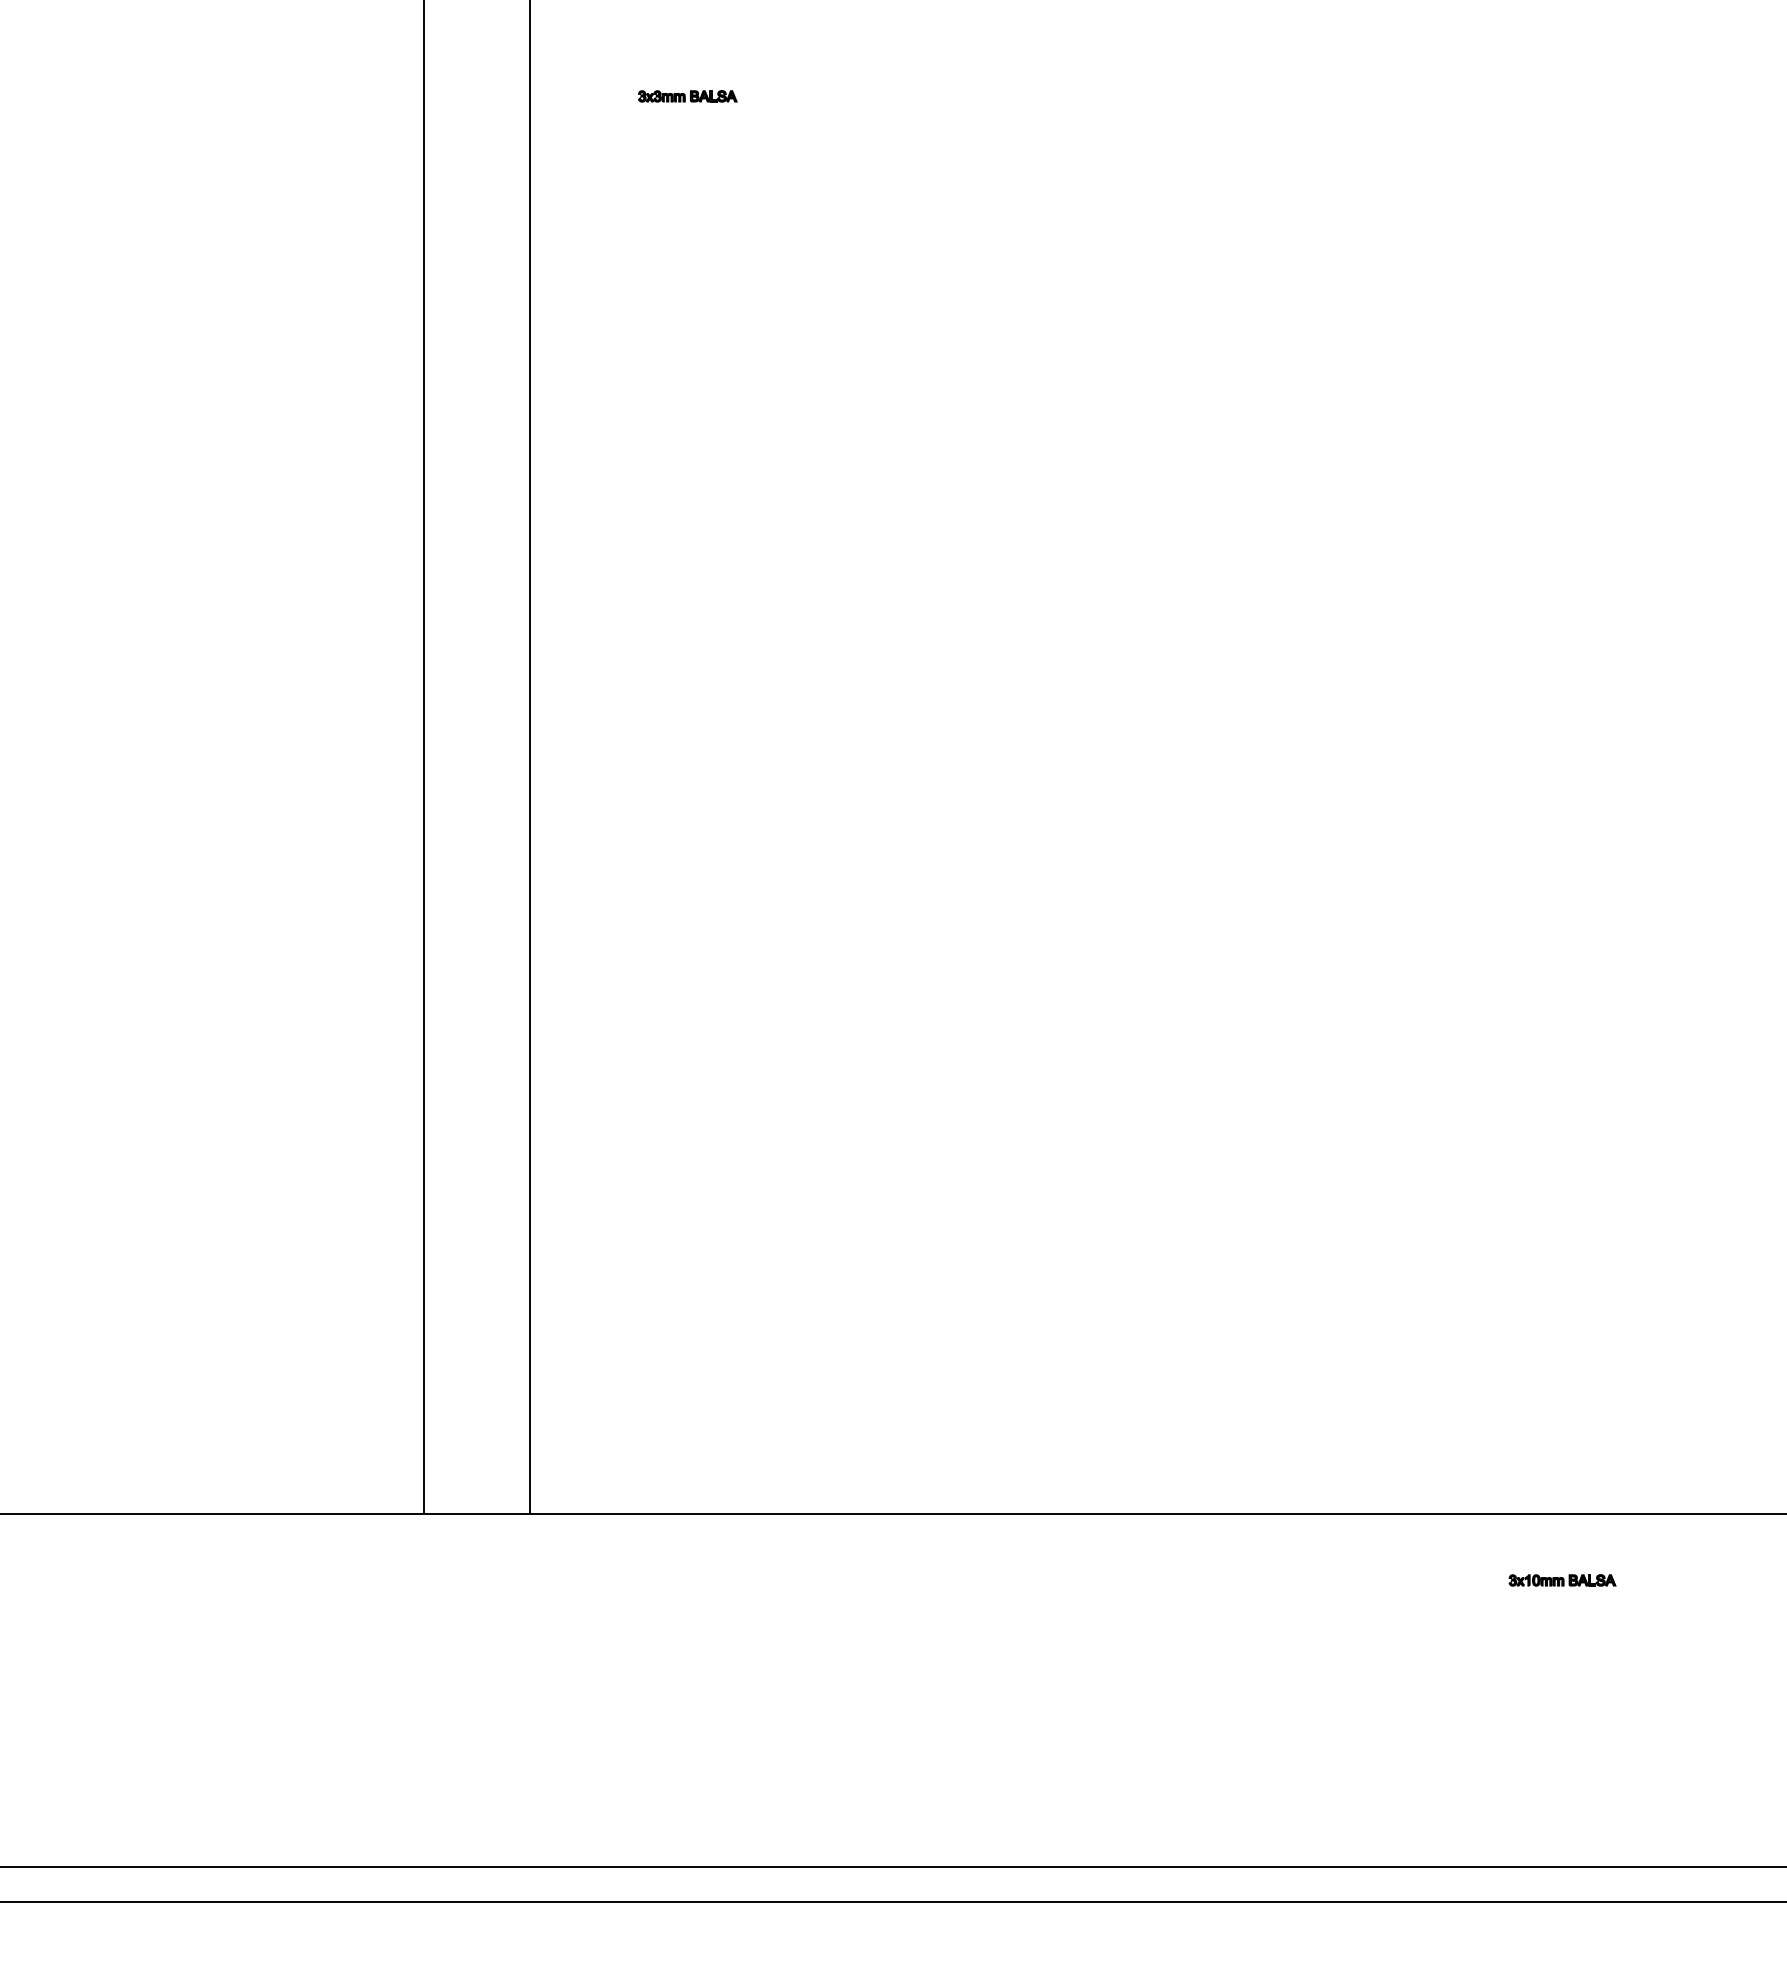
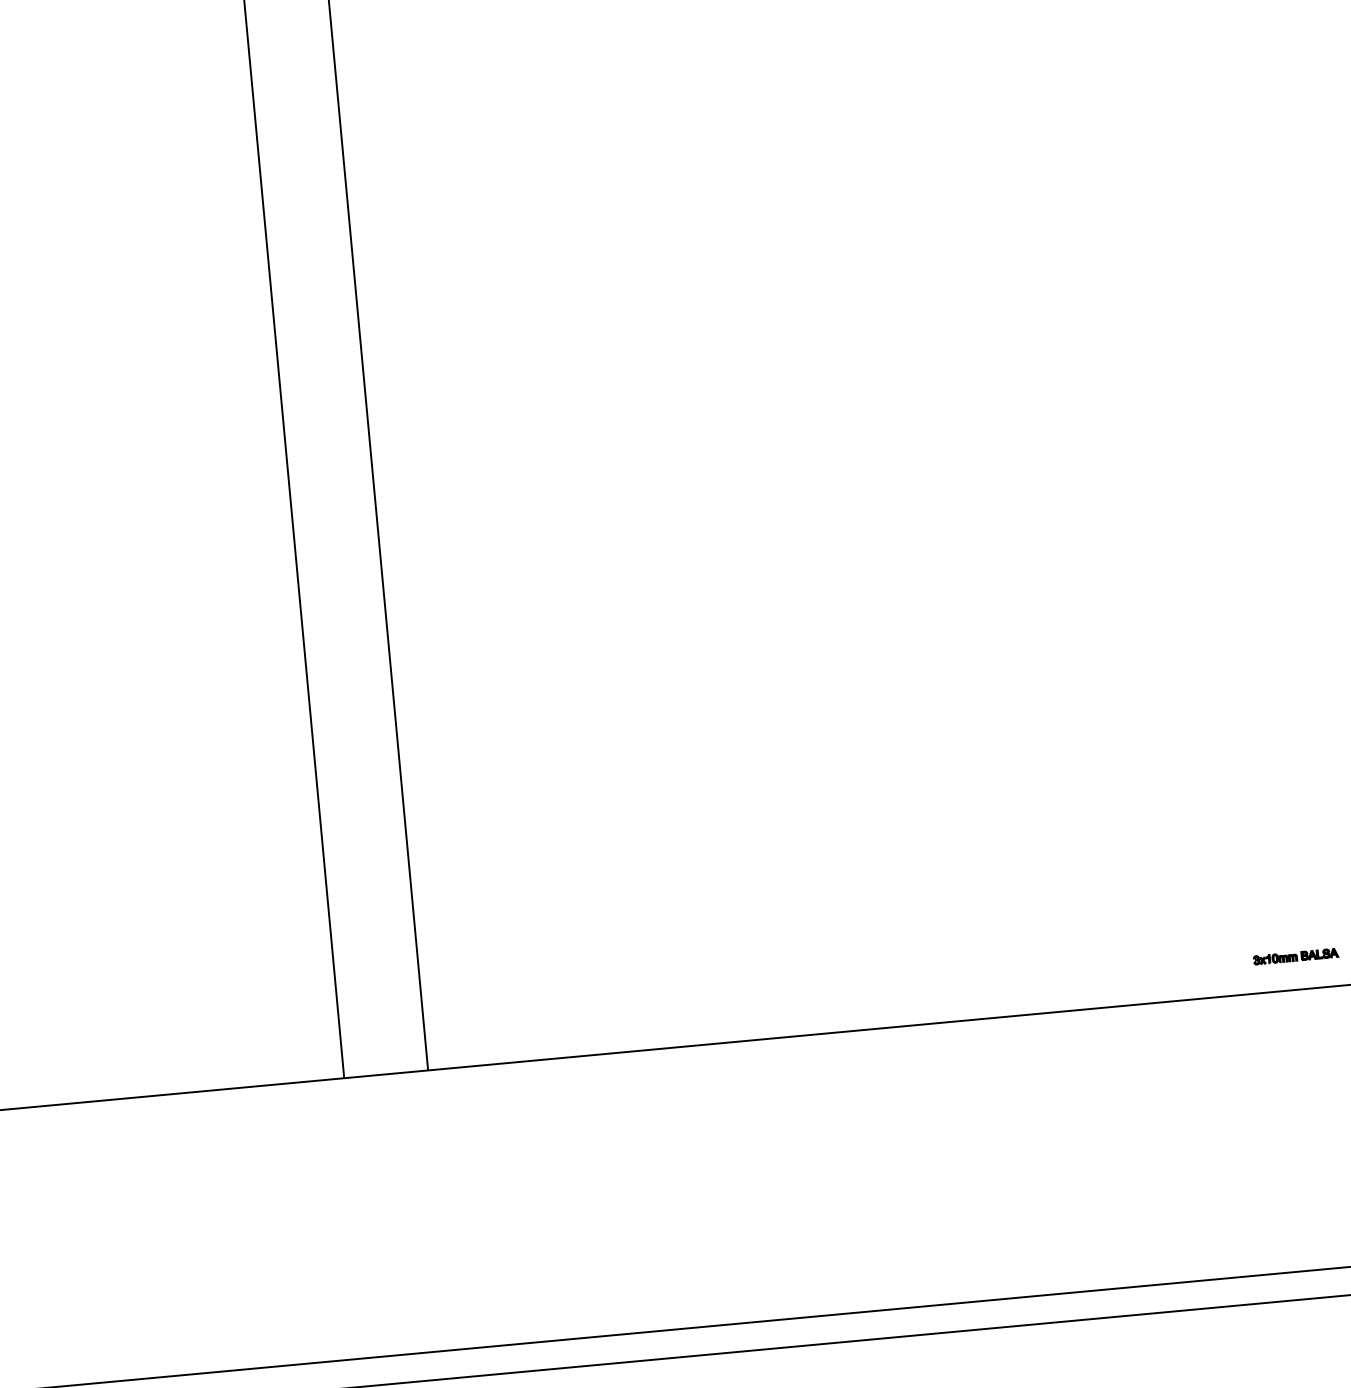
part: (1562, 1580) -> (1296, 956), moved

